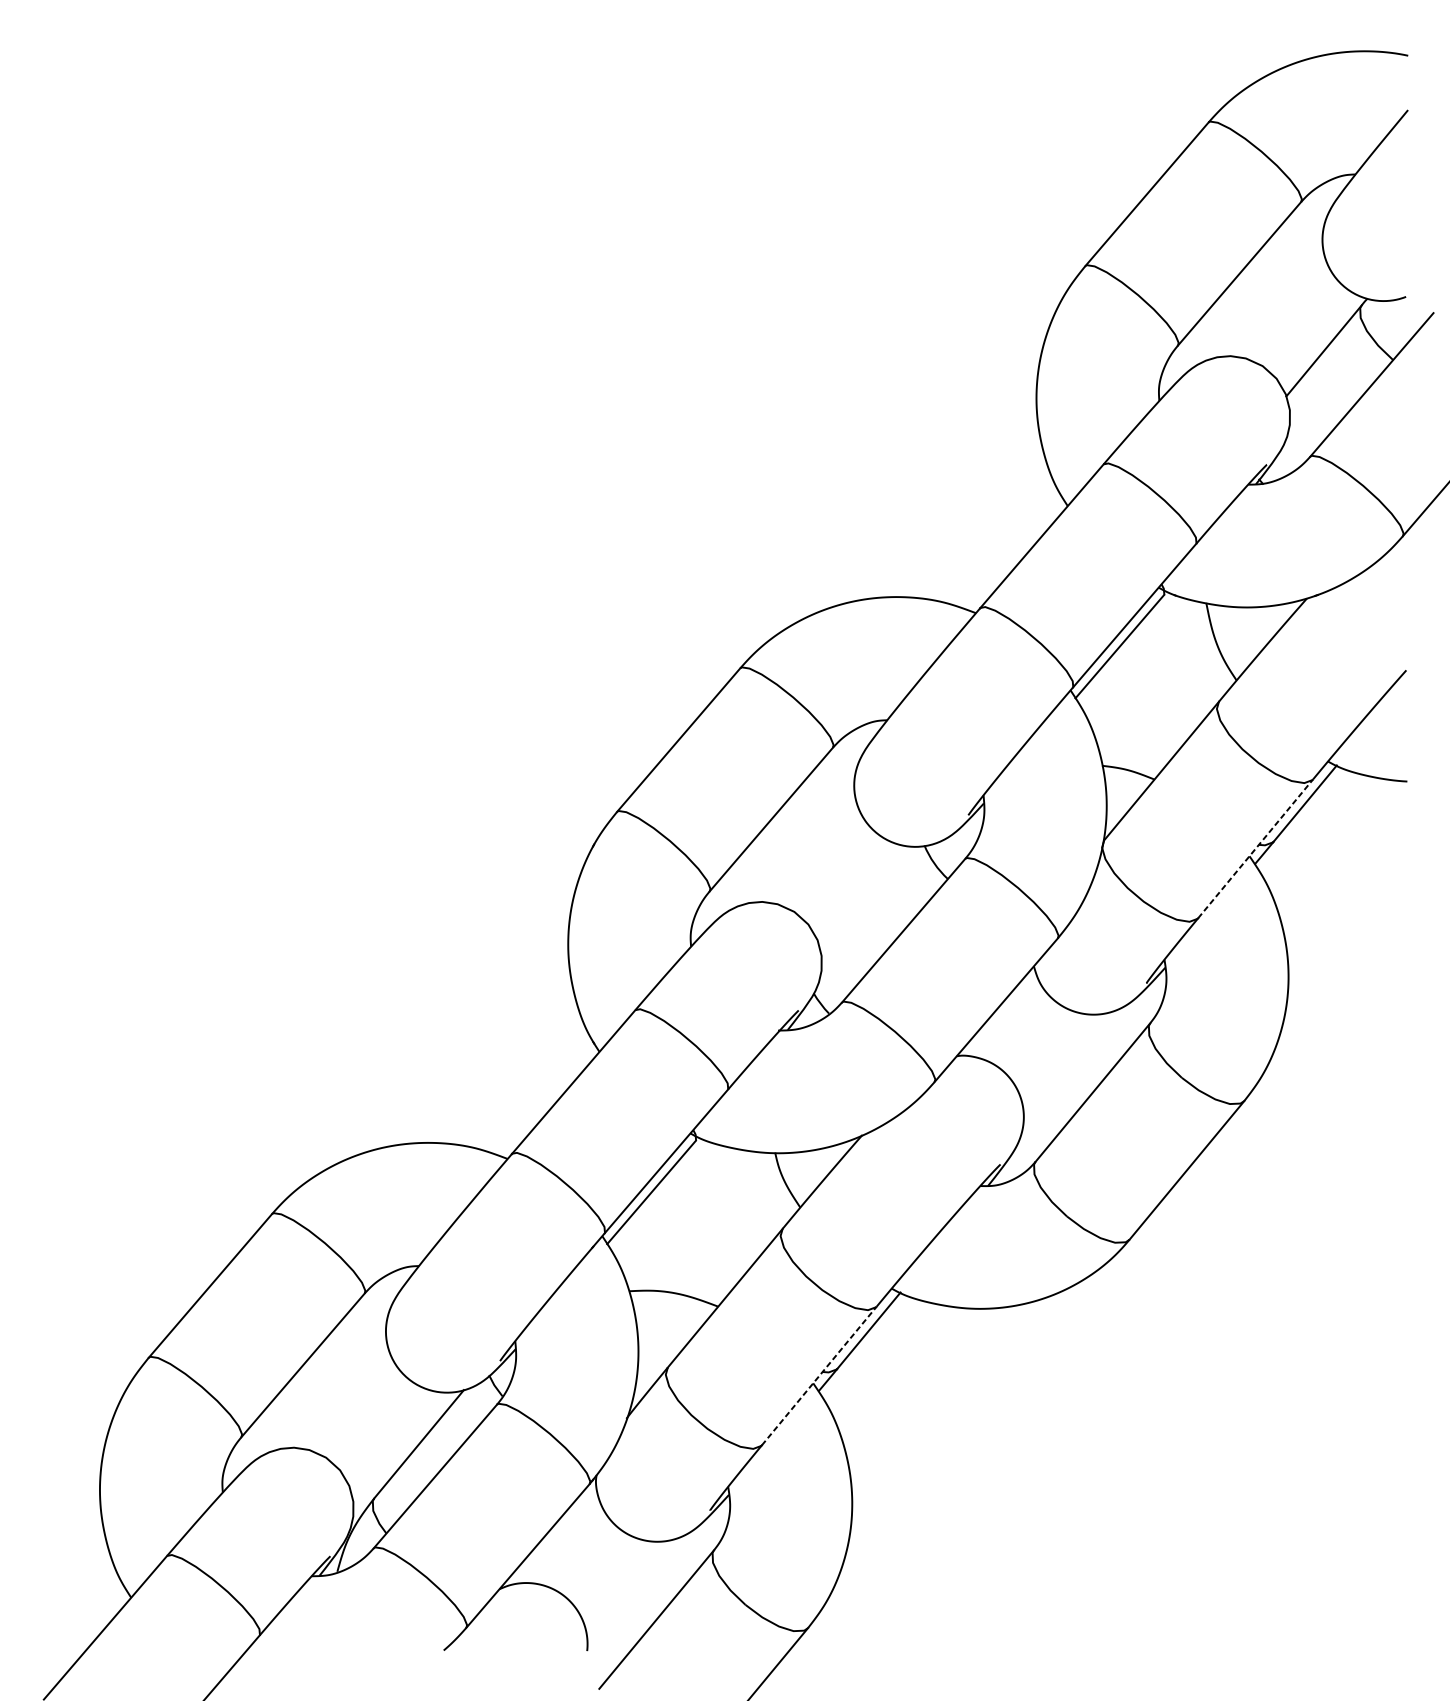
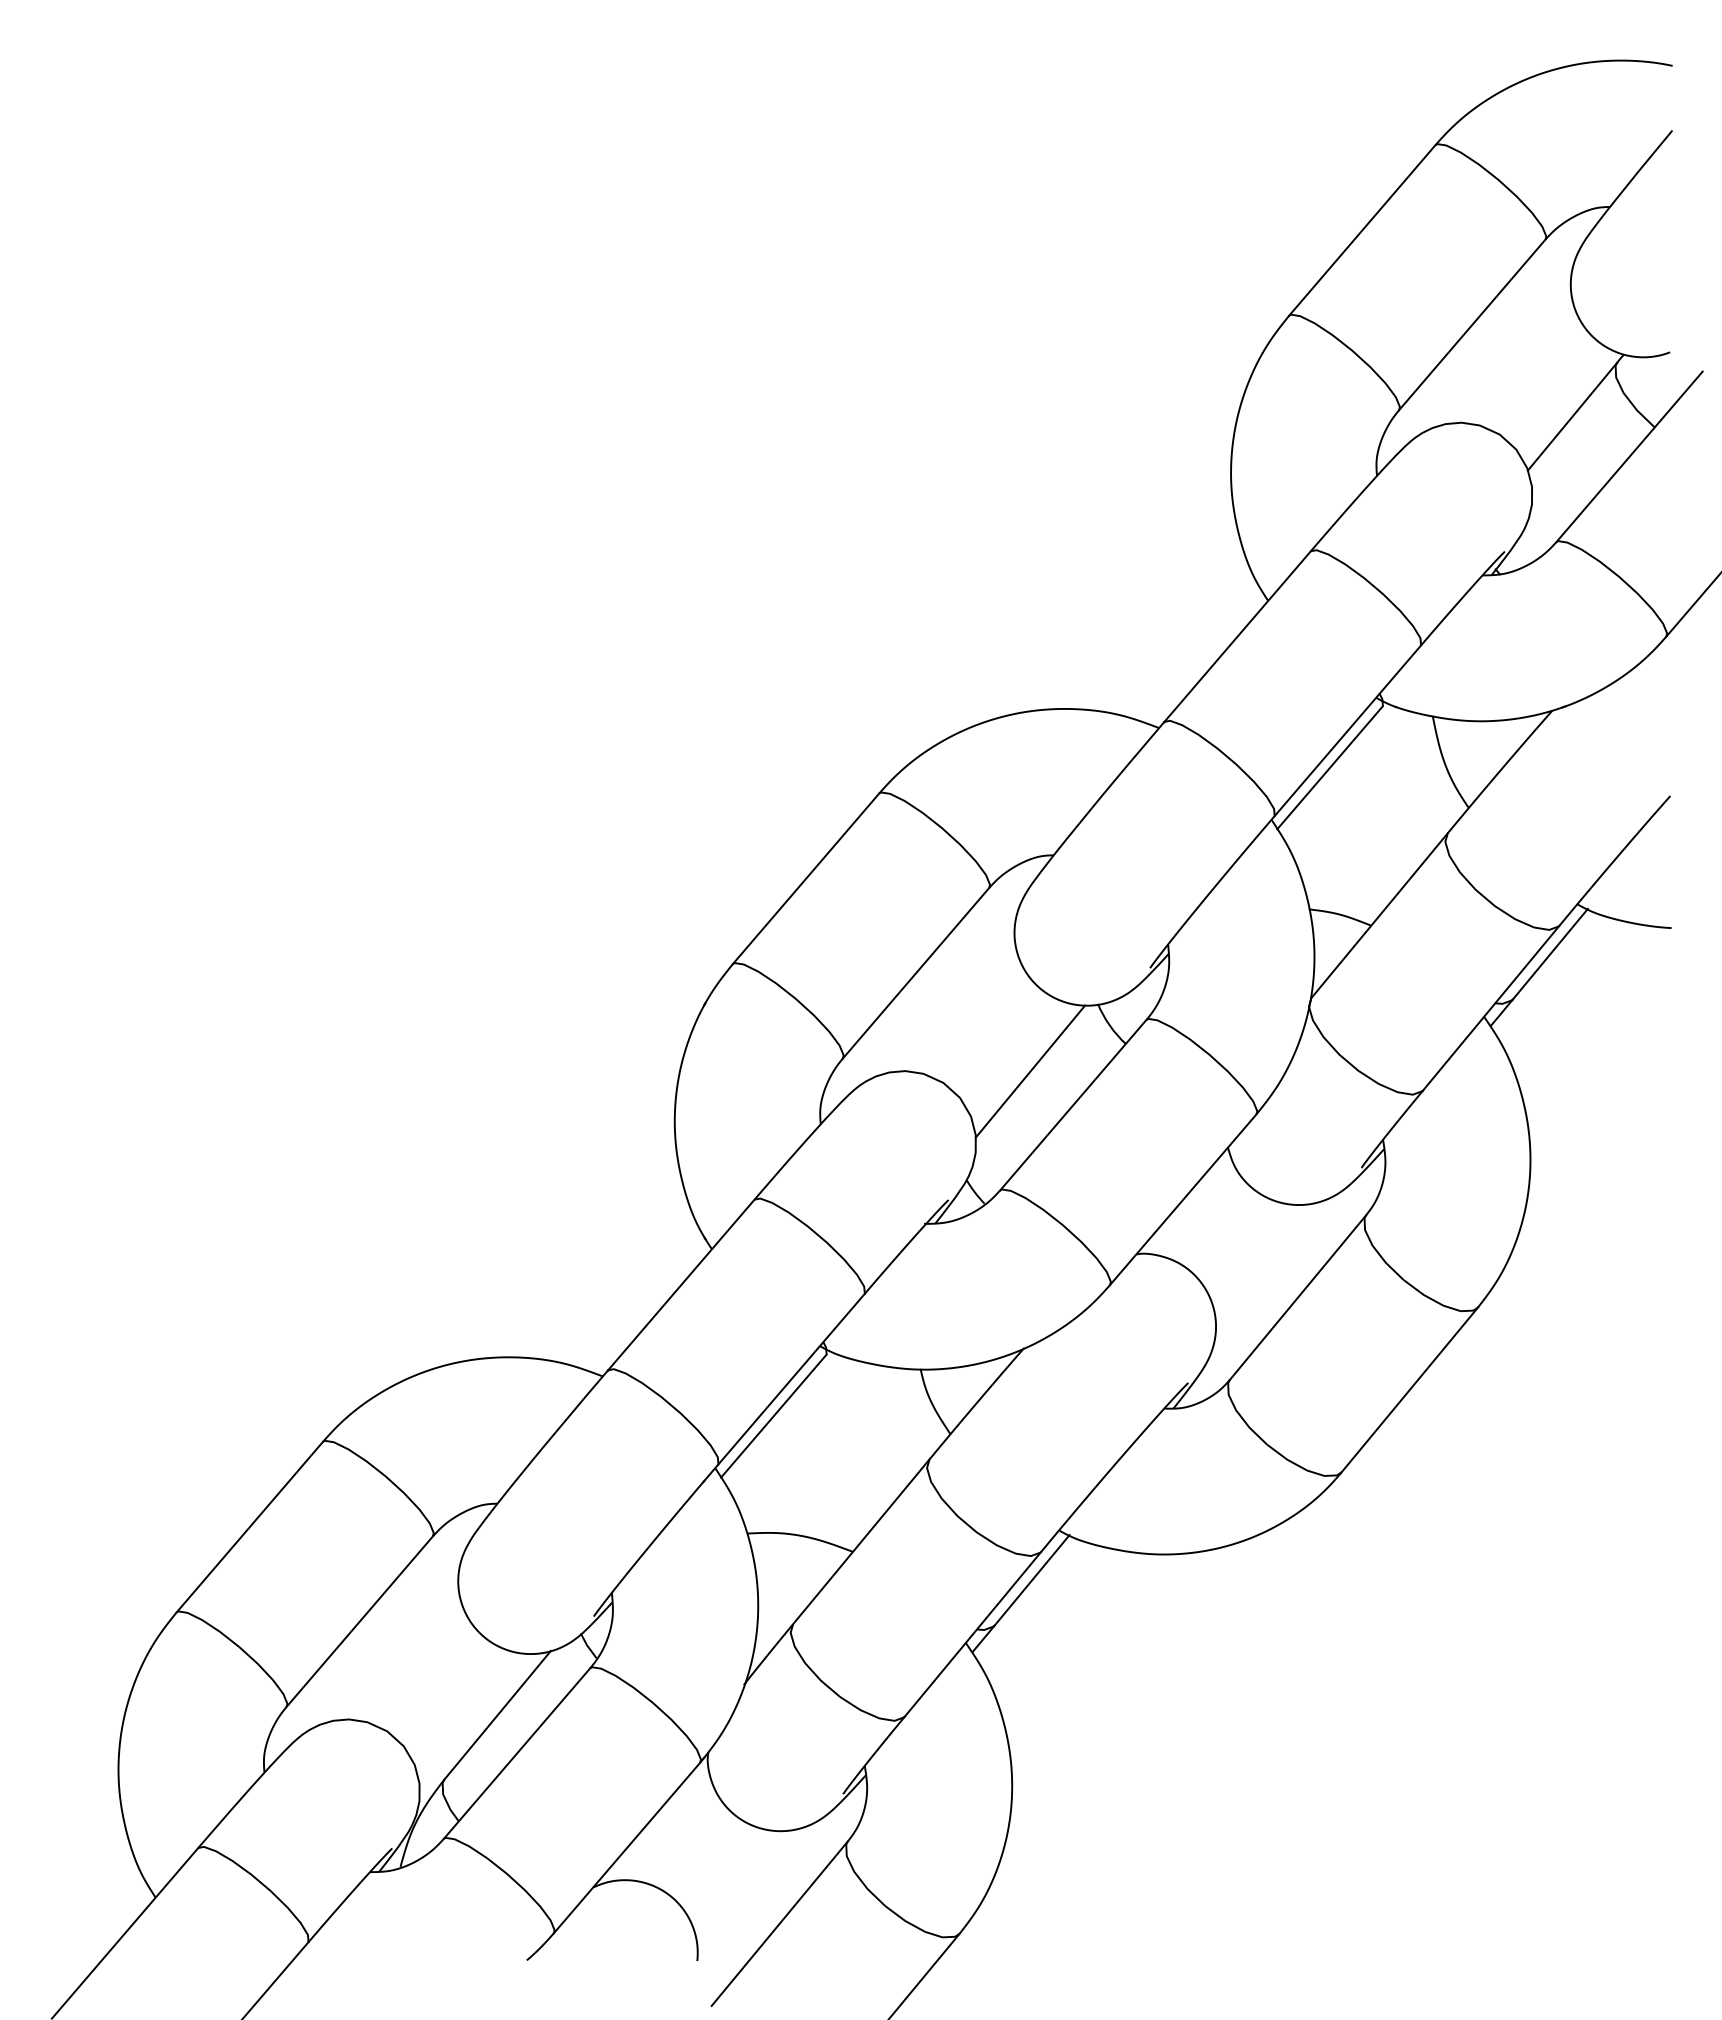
line: (1255, 849) -> (1491, 1008), dashed -> solid
line: (867, 902) -> (1030, 1071), added
line: (819, 1376) -> (973, 1634), dashed -> solid

